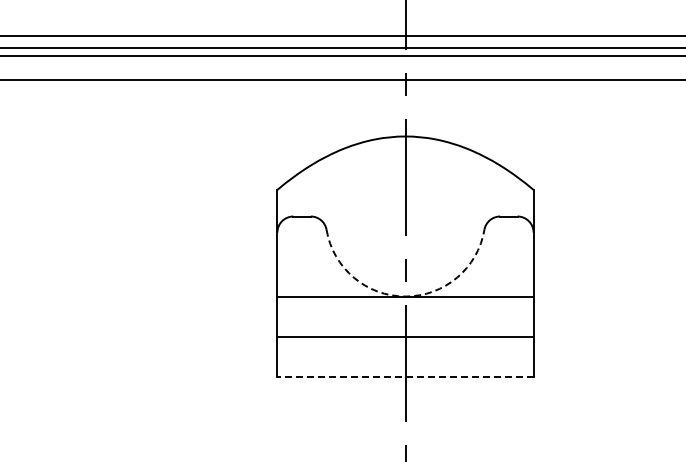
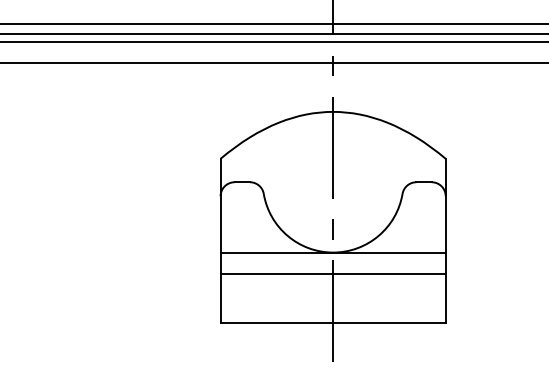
arc: (405, 296) -> (333, 252), dashed -> solid
line: (405, 337) -> (333, 274), moved
line: (405, 376) -> (333, 322), dashed -> solid

